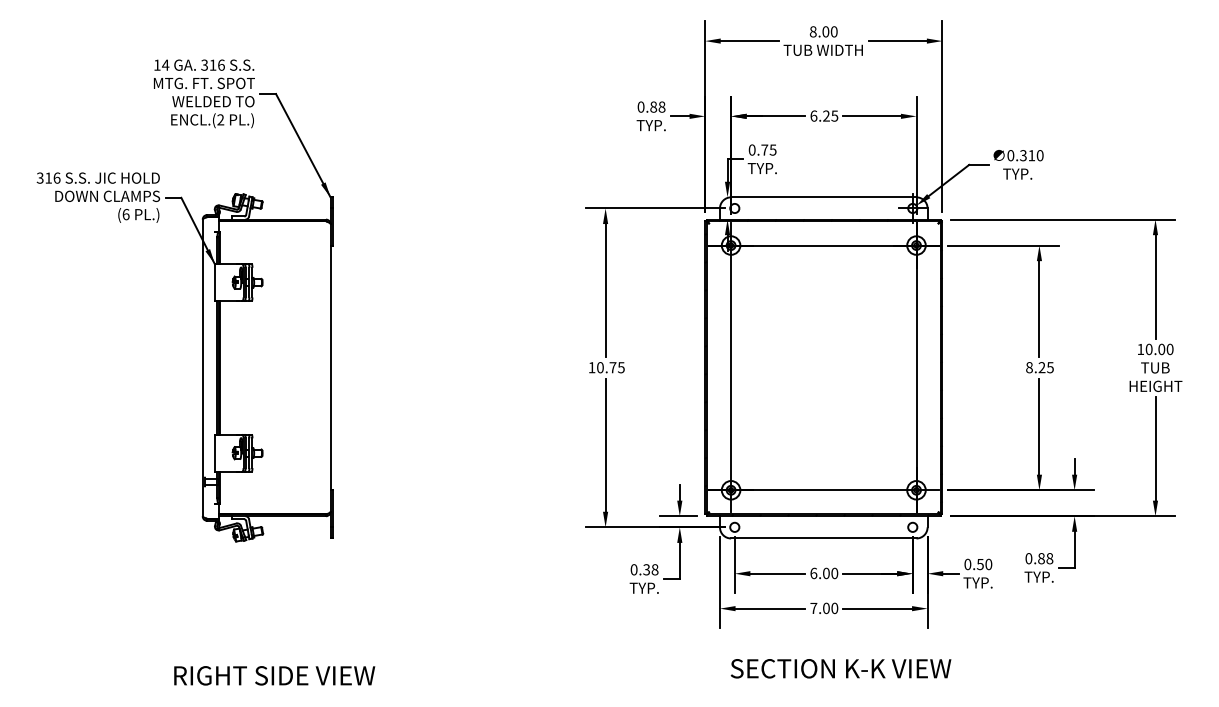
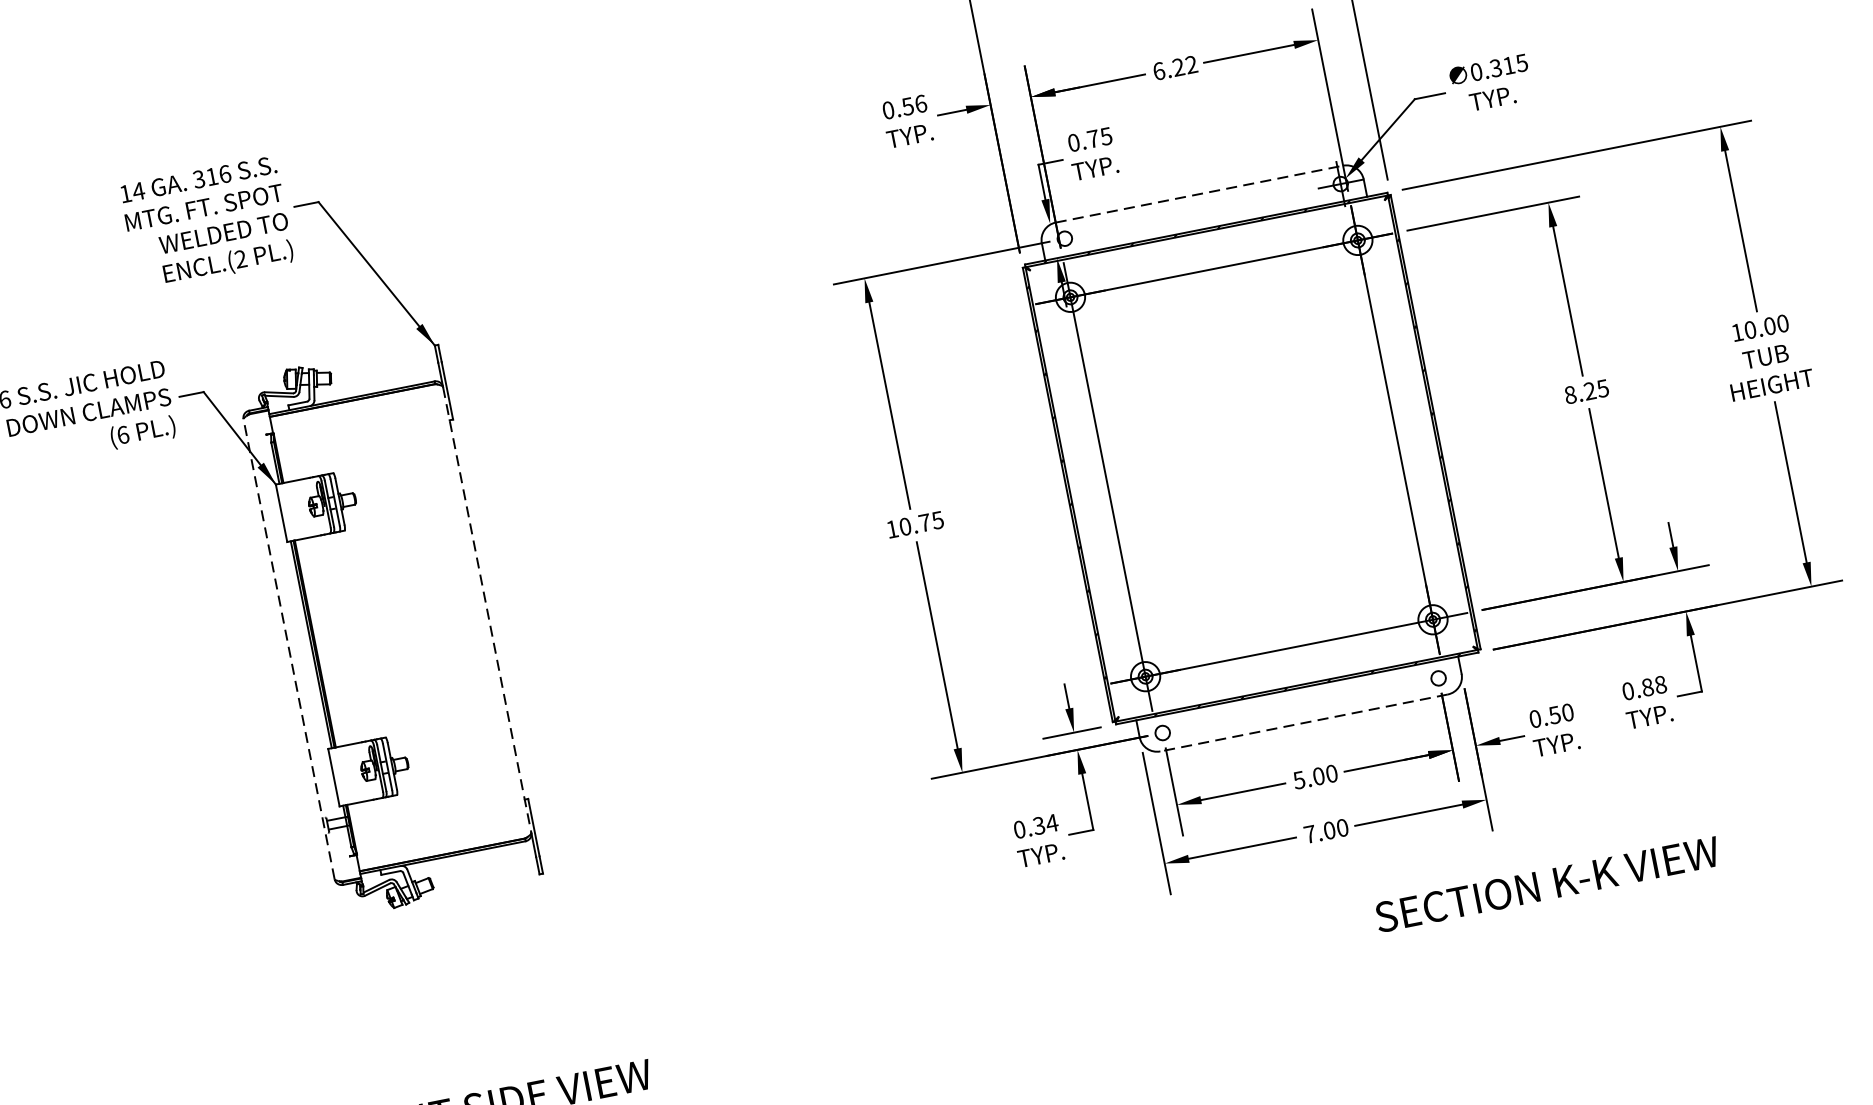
text: (657, 106) -> (913, 104), 0.88 -> 0.56
text: (834, 115) -> (1190, 63), 6.25 -> 6.22
text: (1039, 155) -> (1520, 63), 0.310 -> 0.315
line: (823, 197) -> (1198, 194), solid -> dashed
line: (202, 367) -> (288, 648), solid -> dashed
line: (330, 367) -> (486, 609), solid -> dashed
line: (823, 538) -> (1303, 723), solid -> dashed
text: (654, 569) -> (1051, 822), 0.38 -> 0.34
text: (813, 573) -> (1298, 780), 6.00 -> 5.00
text: (840, 668) -> (1546, 884), moved

